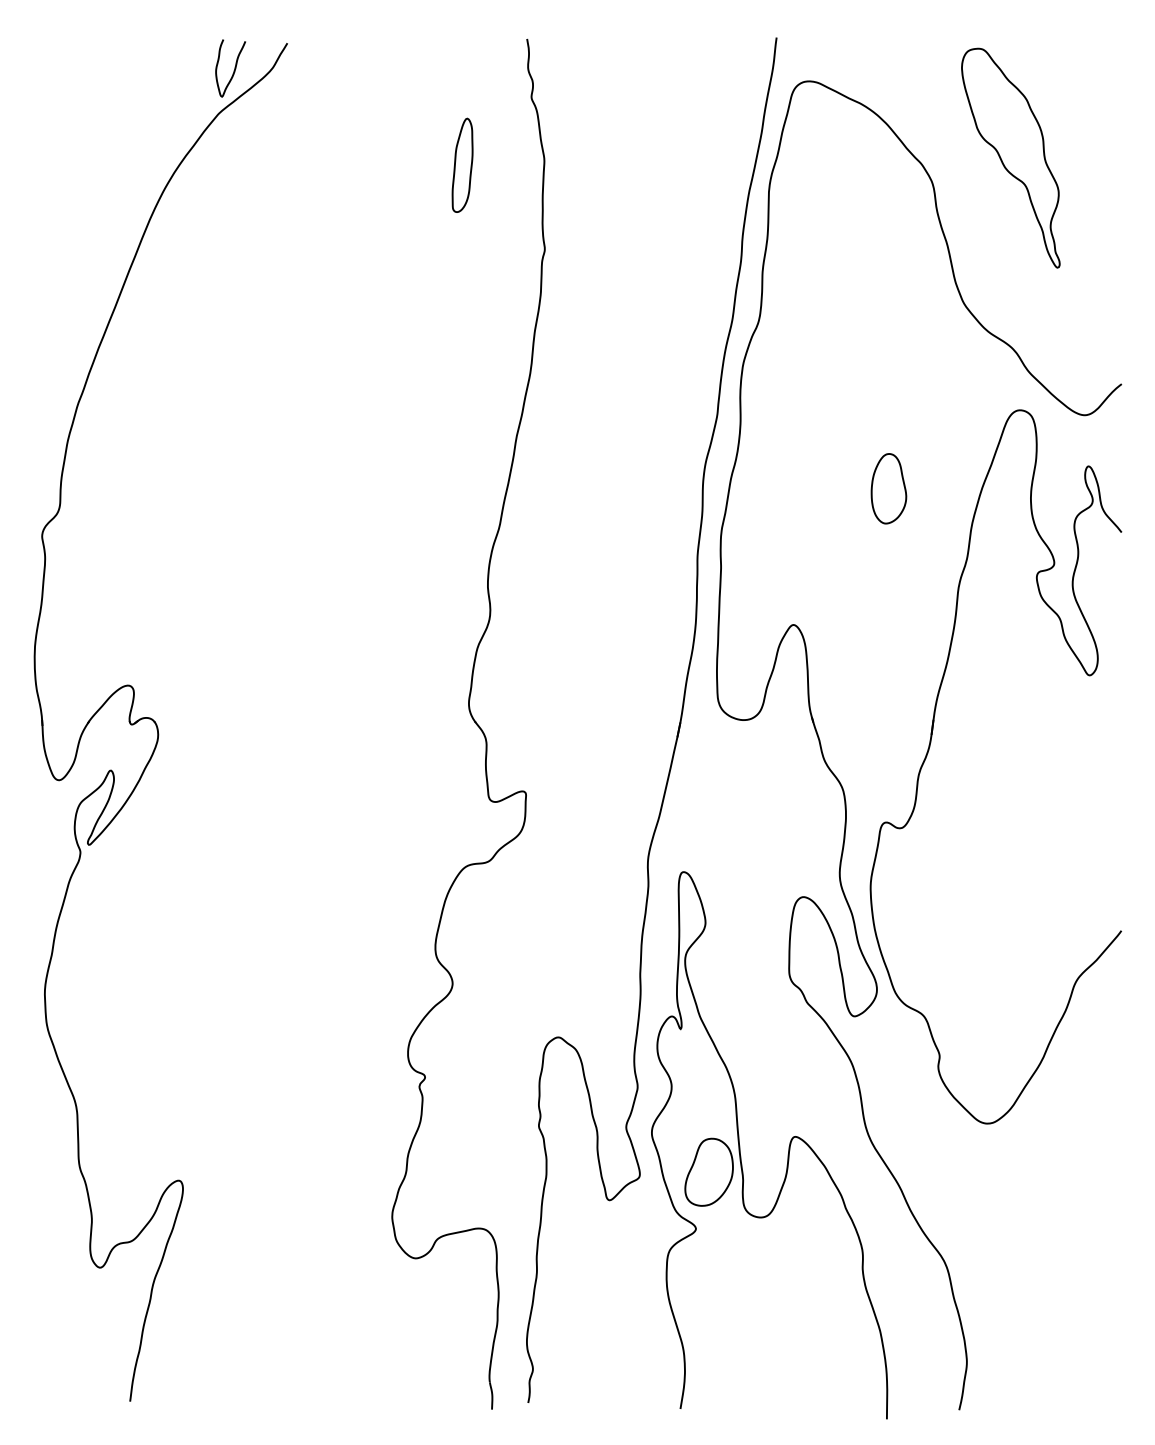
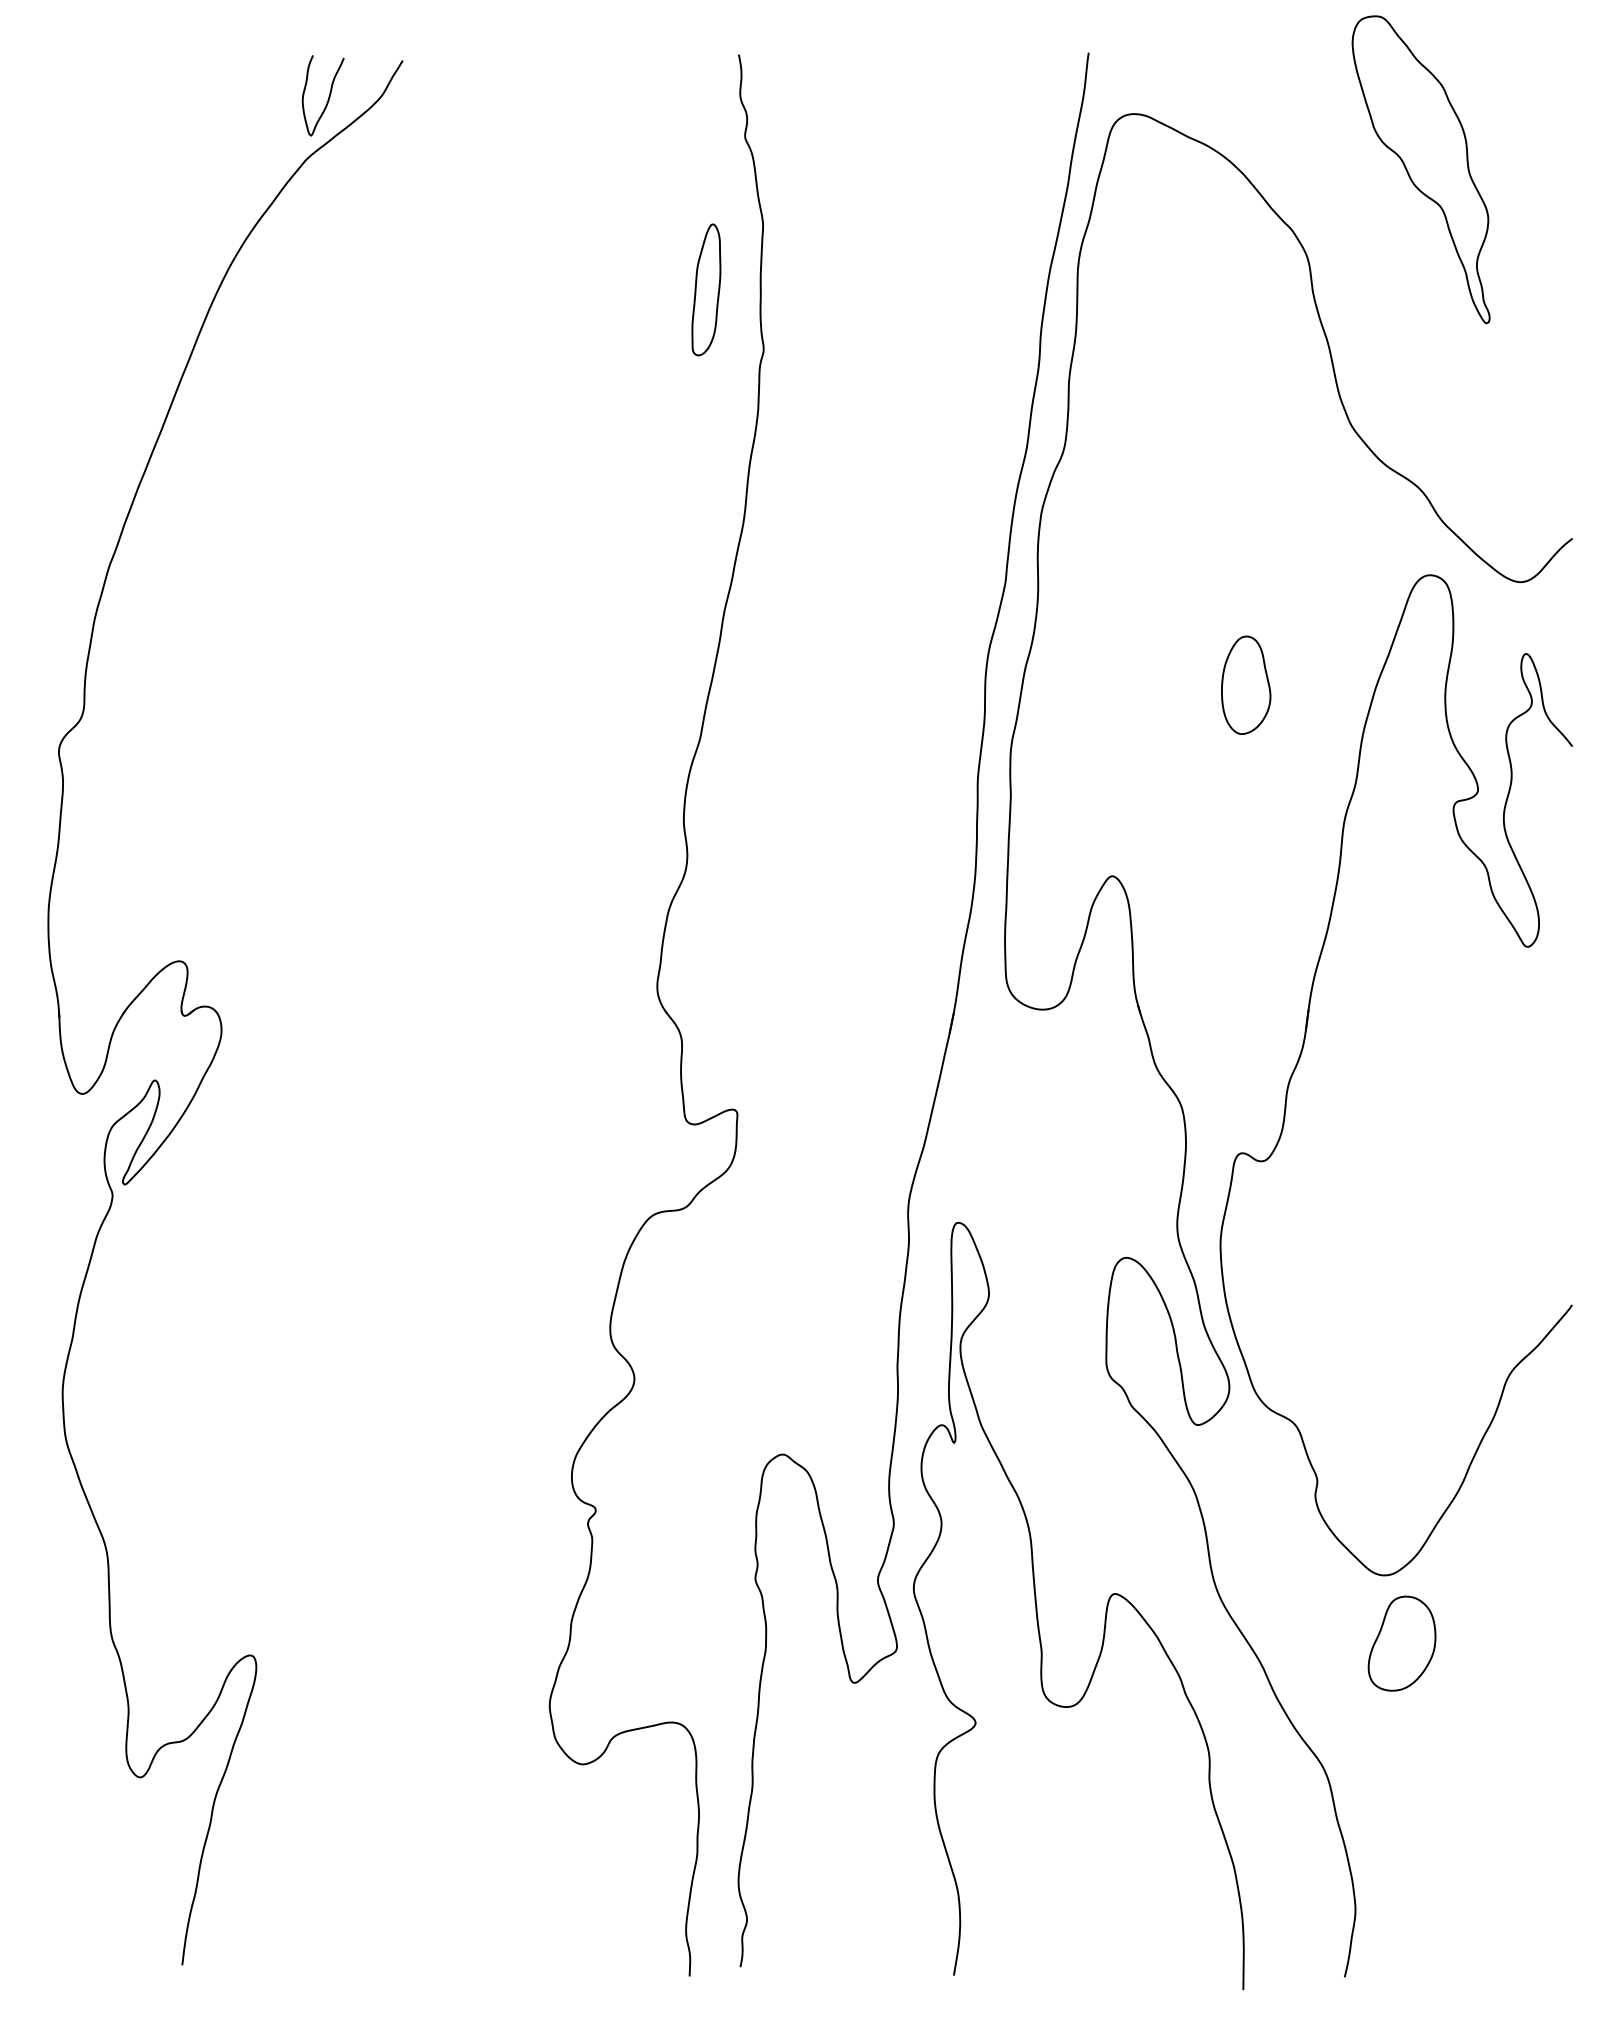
part: (1010, 158) -> (1420, 169), moved
part: (462, 165) -> (706, 289), moved
part: (708, 1172) -> (1401, 1643), moved

